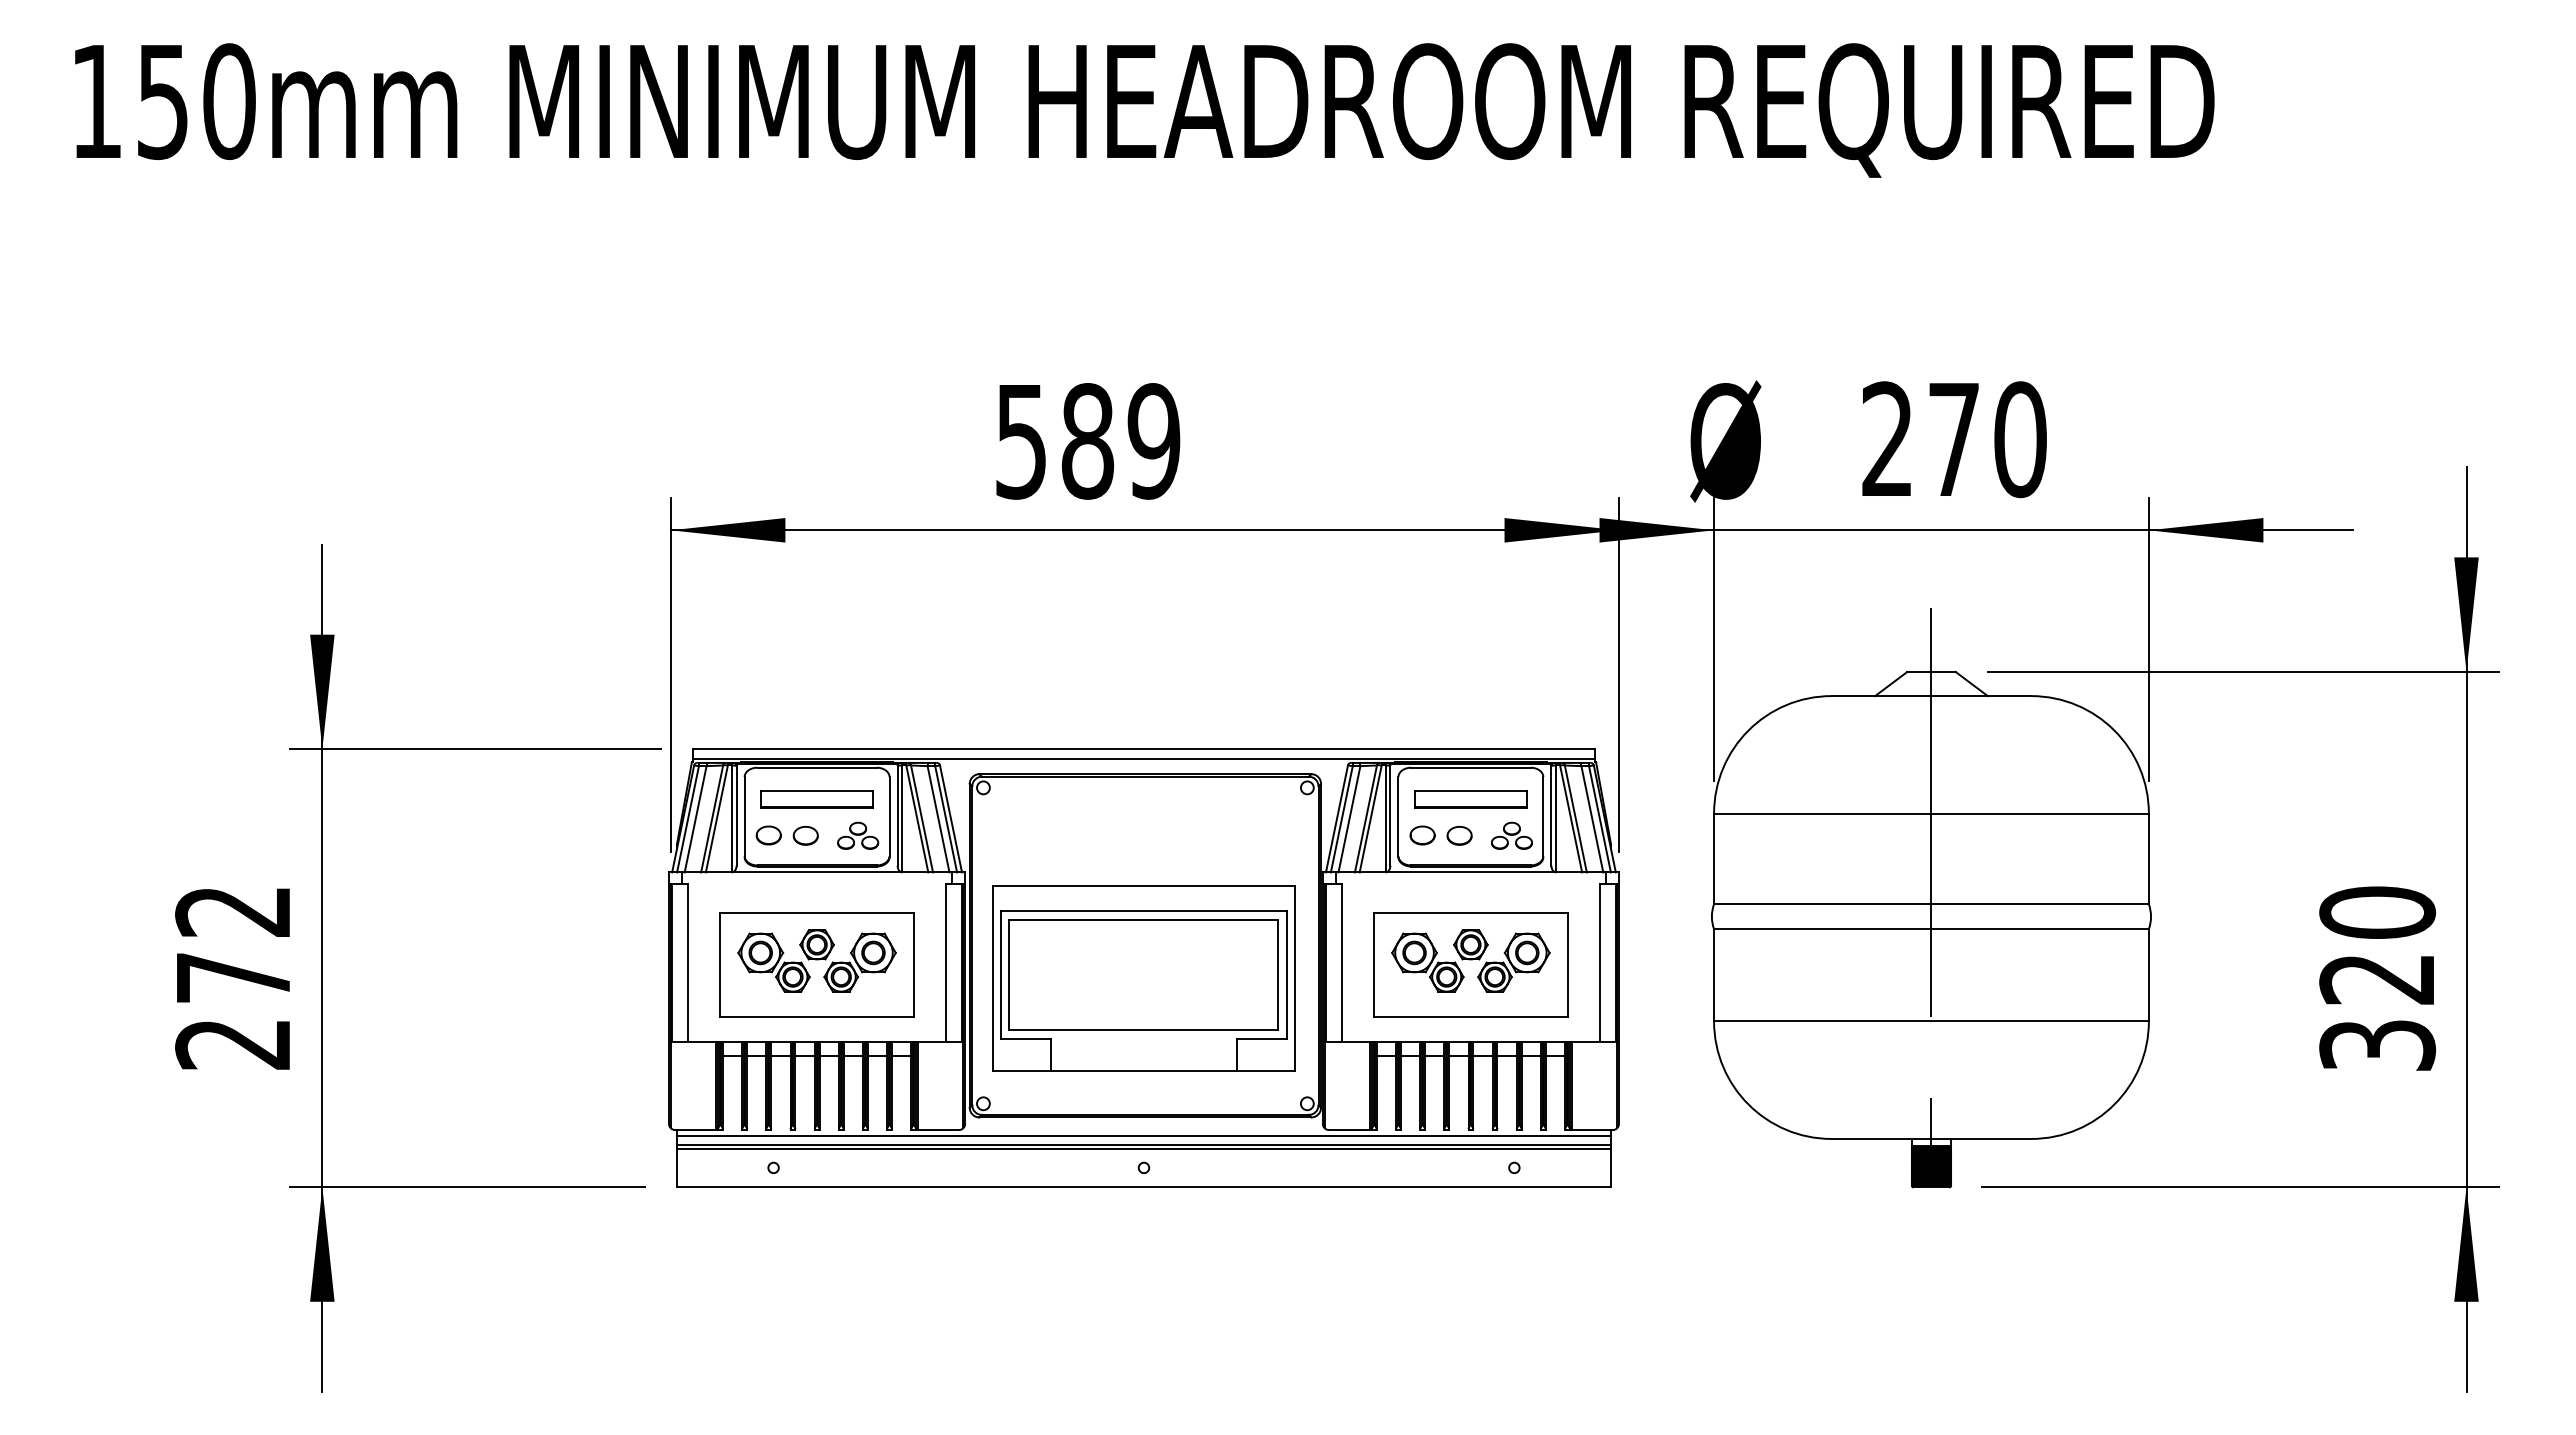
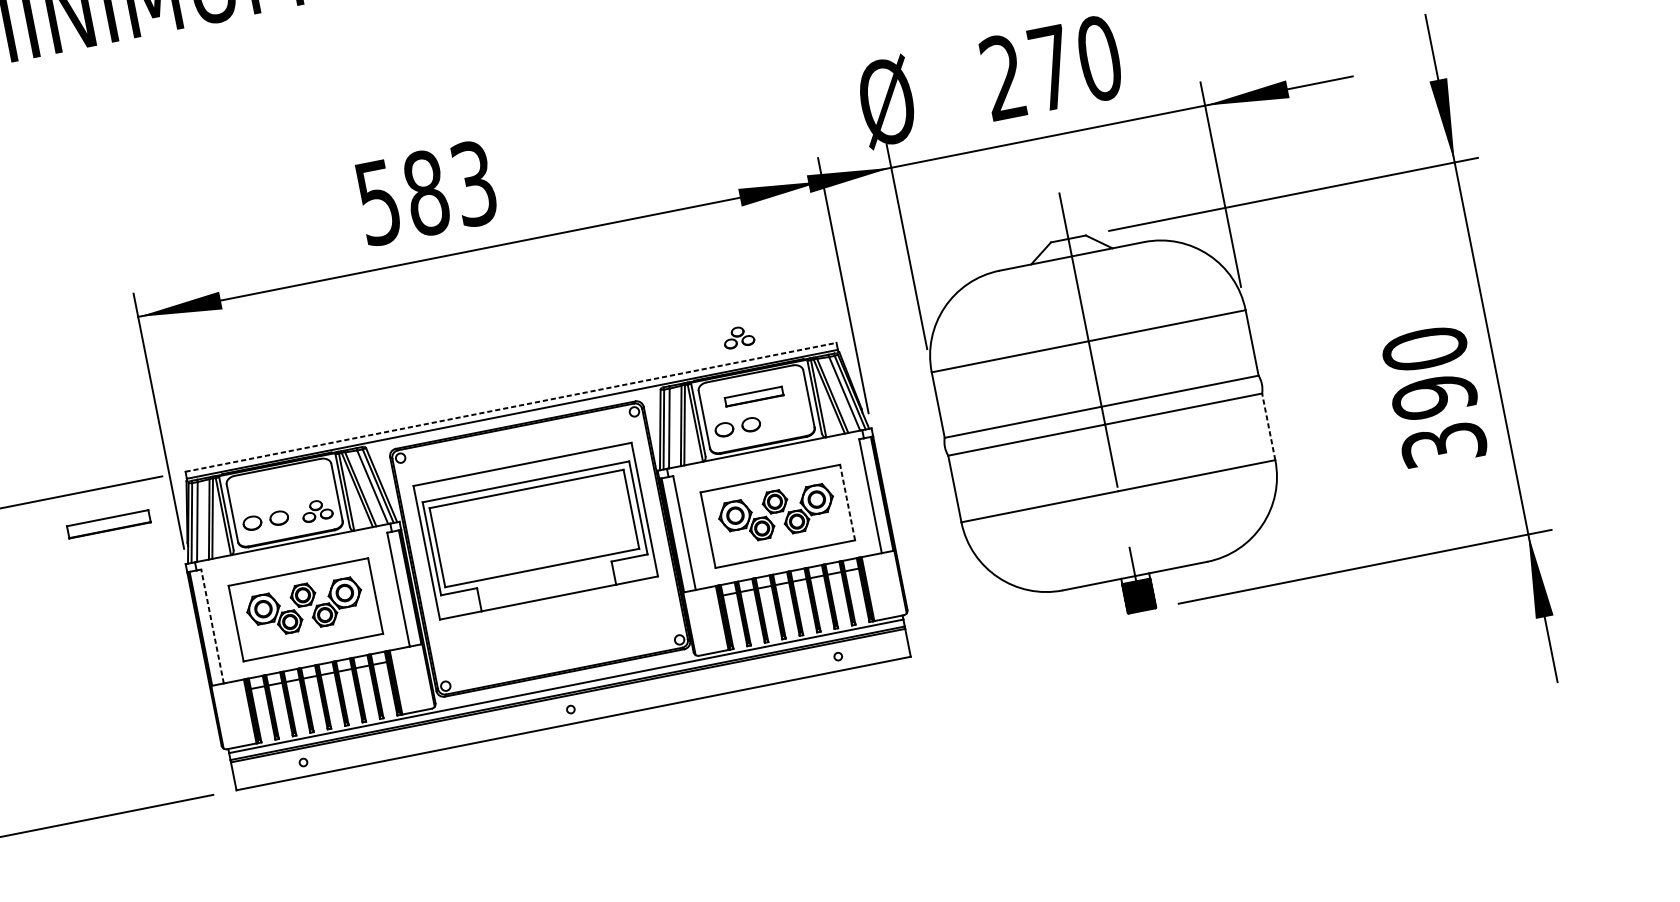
text: (1153, 441) -> (473, 183), 589 -> 583
line: (1144, 749) -> (511, 407), solid -> dashed
part: (816, 799) -> (108, 524), moved
part: (1470, 799) -> (753, 396), size x0.7
part: (1511, 835) -> (738, 337), moved
line: (688, 962) -> (212, 626), solid -> dashed
line: (1567, 964) -> (847, 502), solid -> dashed
line: (2148, 974) -> (1268, 426), solid -> dashed
part: (1143, 978) -> (535, 531), moved
text: (2377, 979) -> (1434, 397), 320 -> 390

